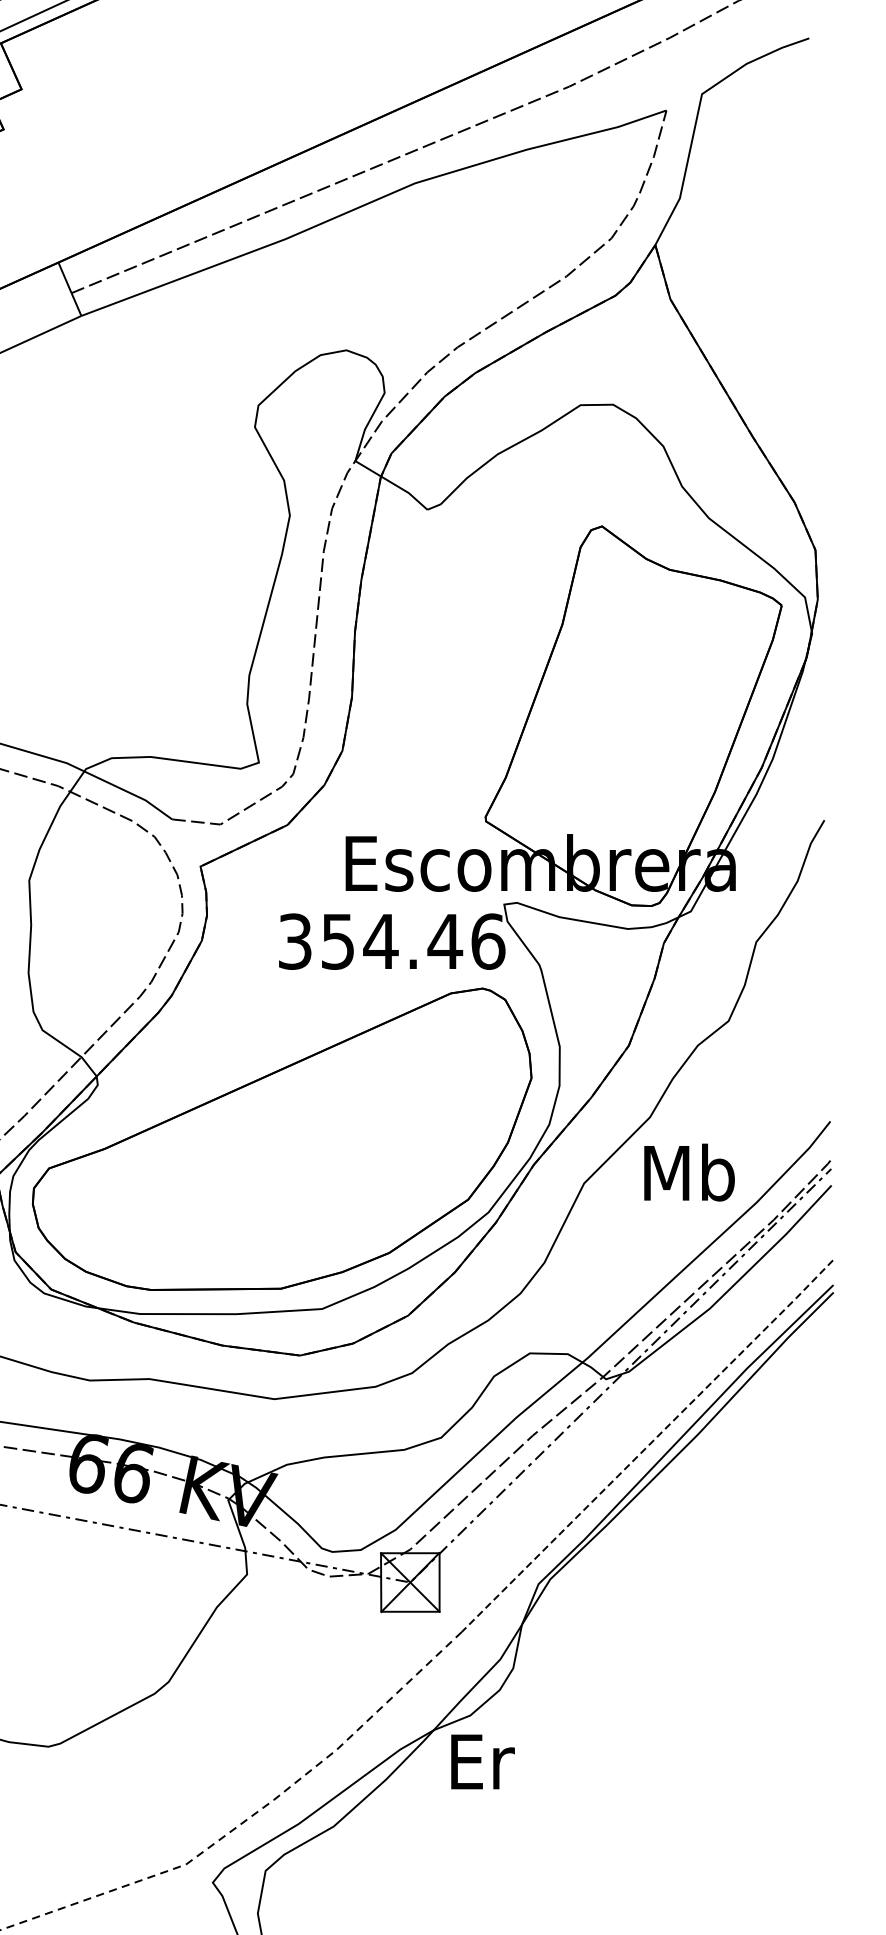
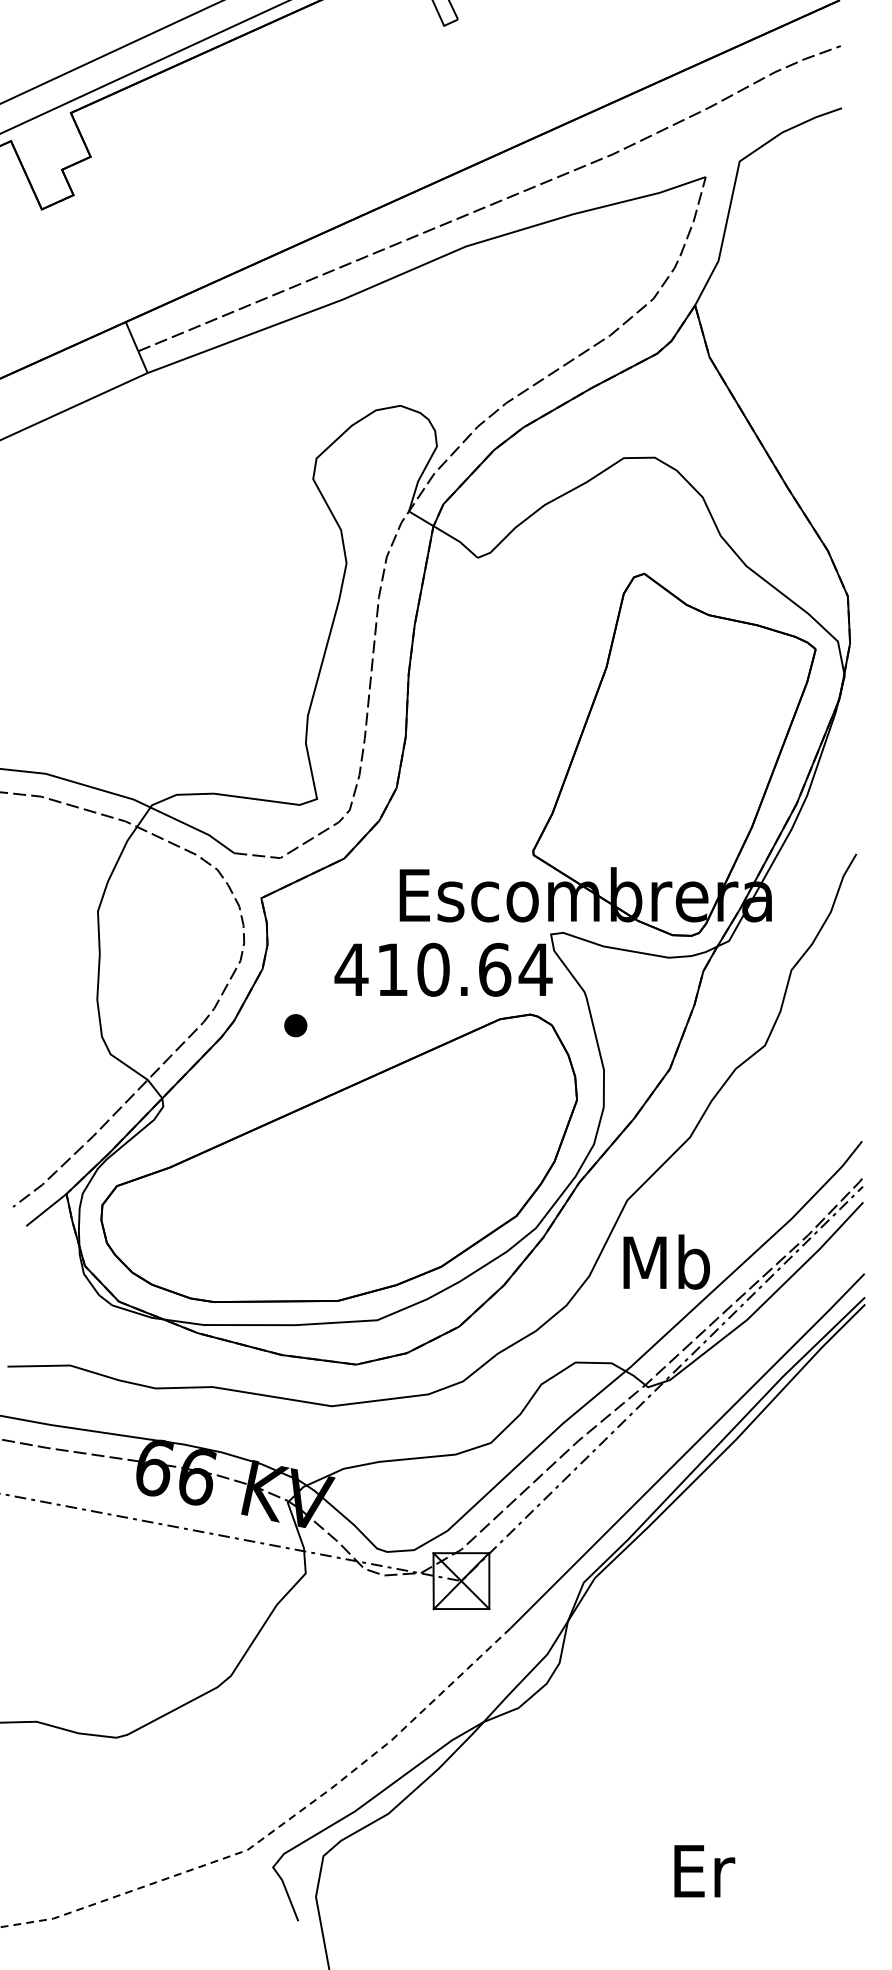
text: (391, 941) -> (443, 969), 354.46 -> 410.64
part: (236, 1000) -> (295, 1025), added
text: (689, 1171) -> (666, 1261), moved
line: (648, 1445) -> (688, 1450), dashed -> solid
text: (482, 1762) -> (704, 1871), moved

